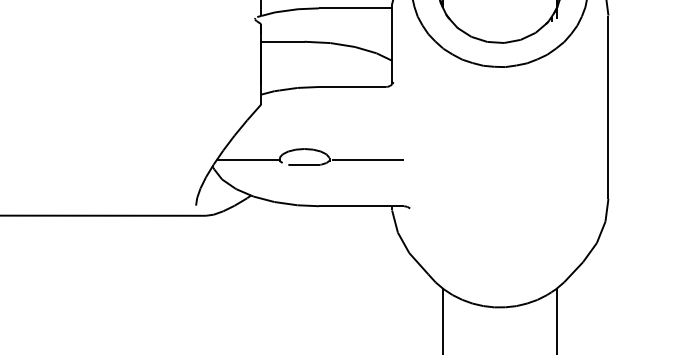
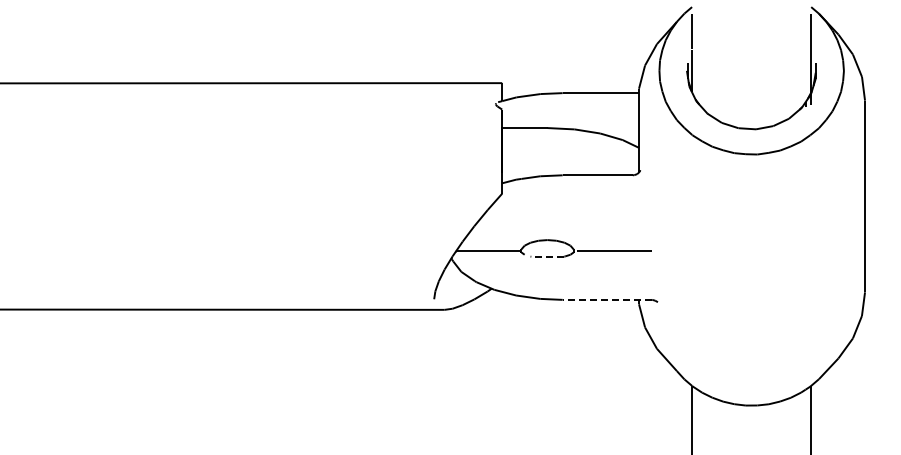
line: (304, 164) -> (547, 256), solid -> dashed
line: (360, 205) -> (606, 299), solid -> dashed

